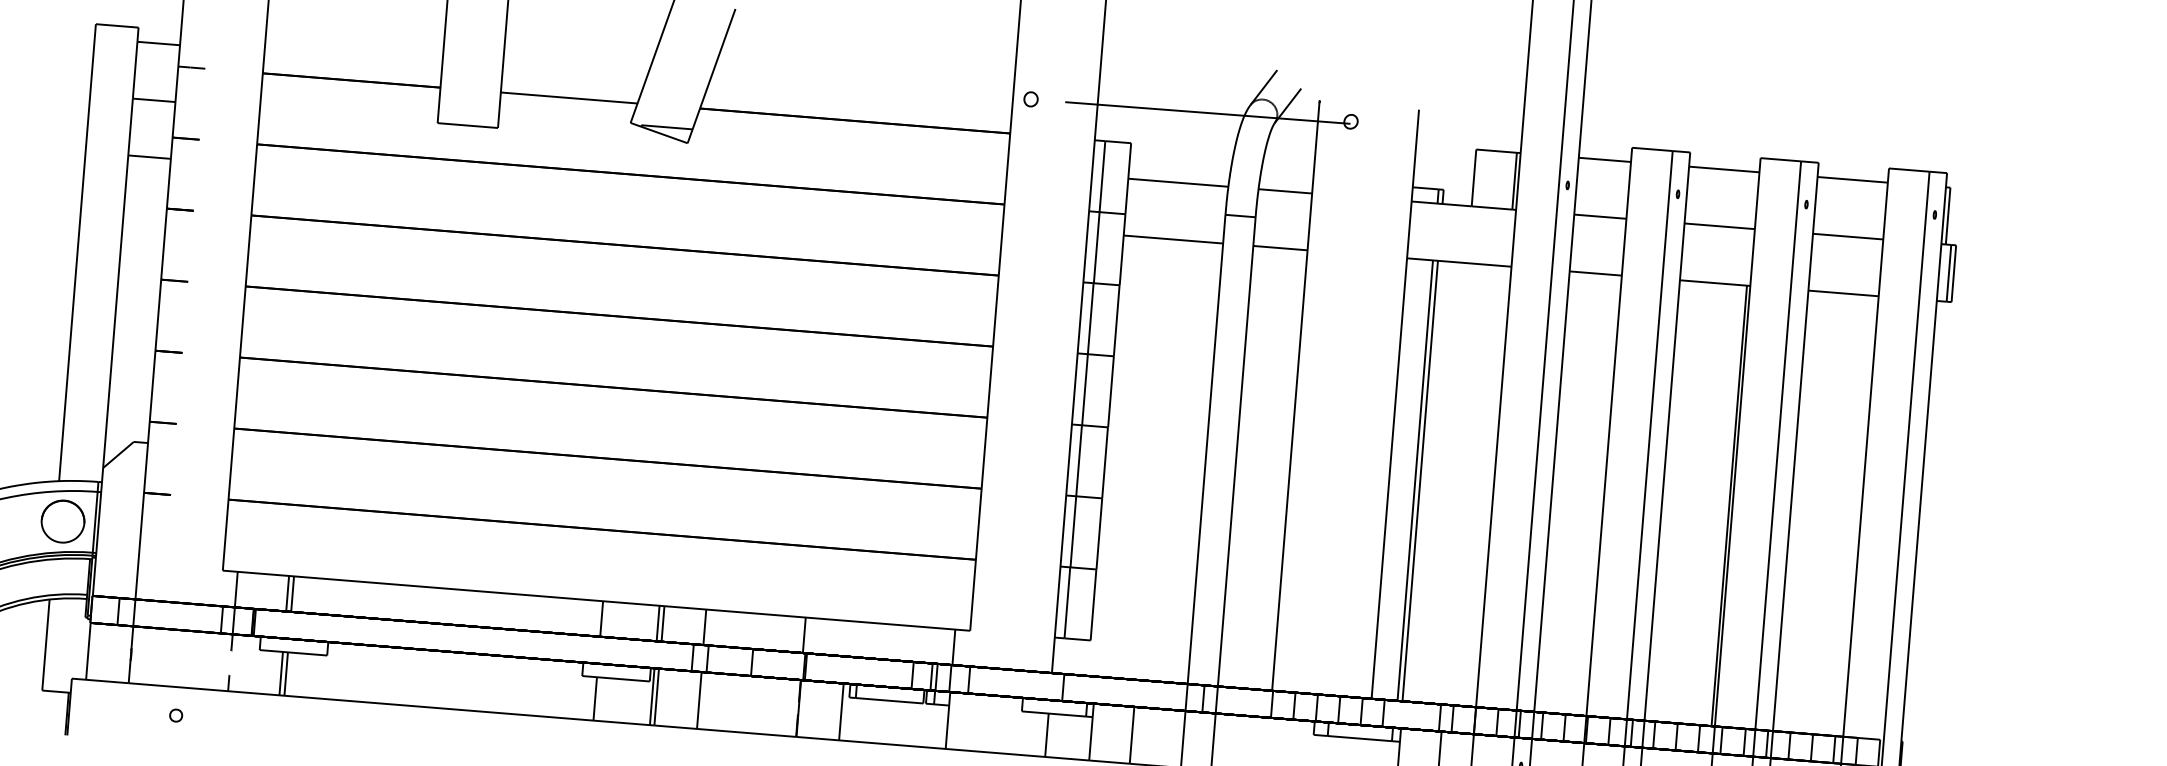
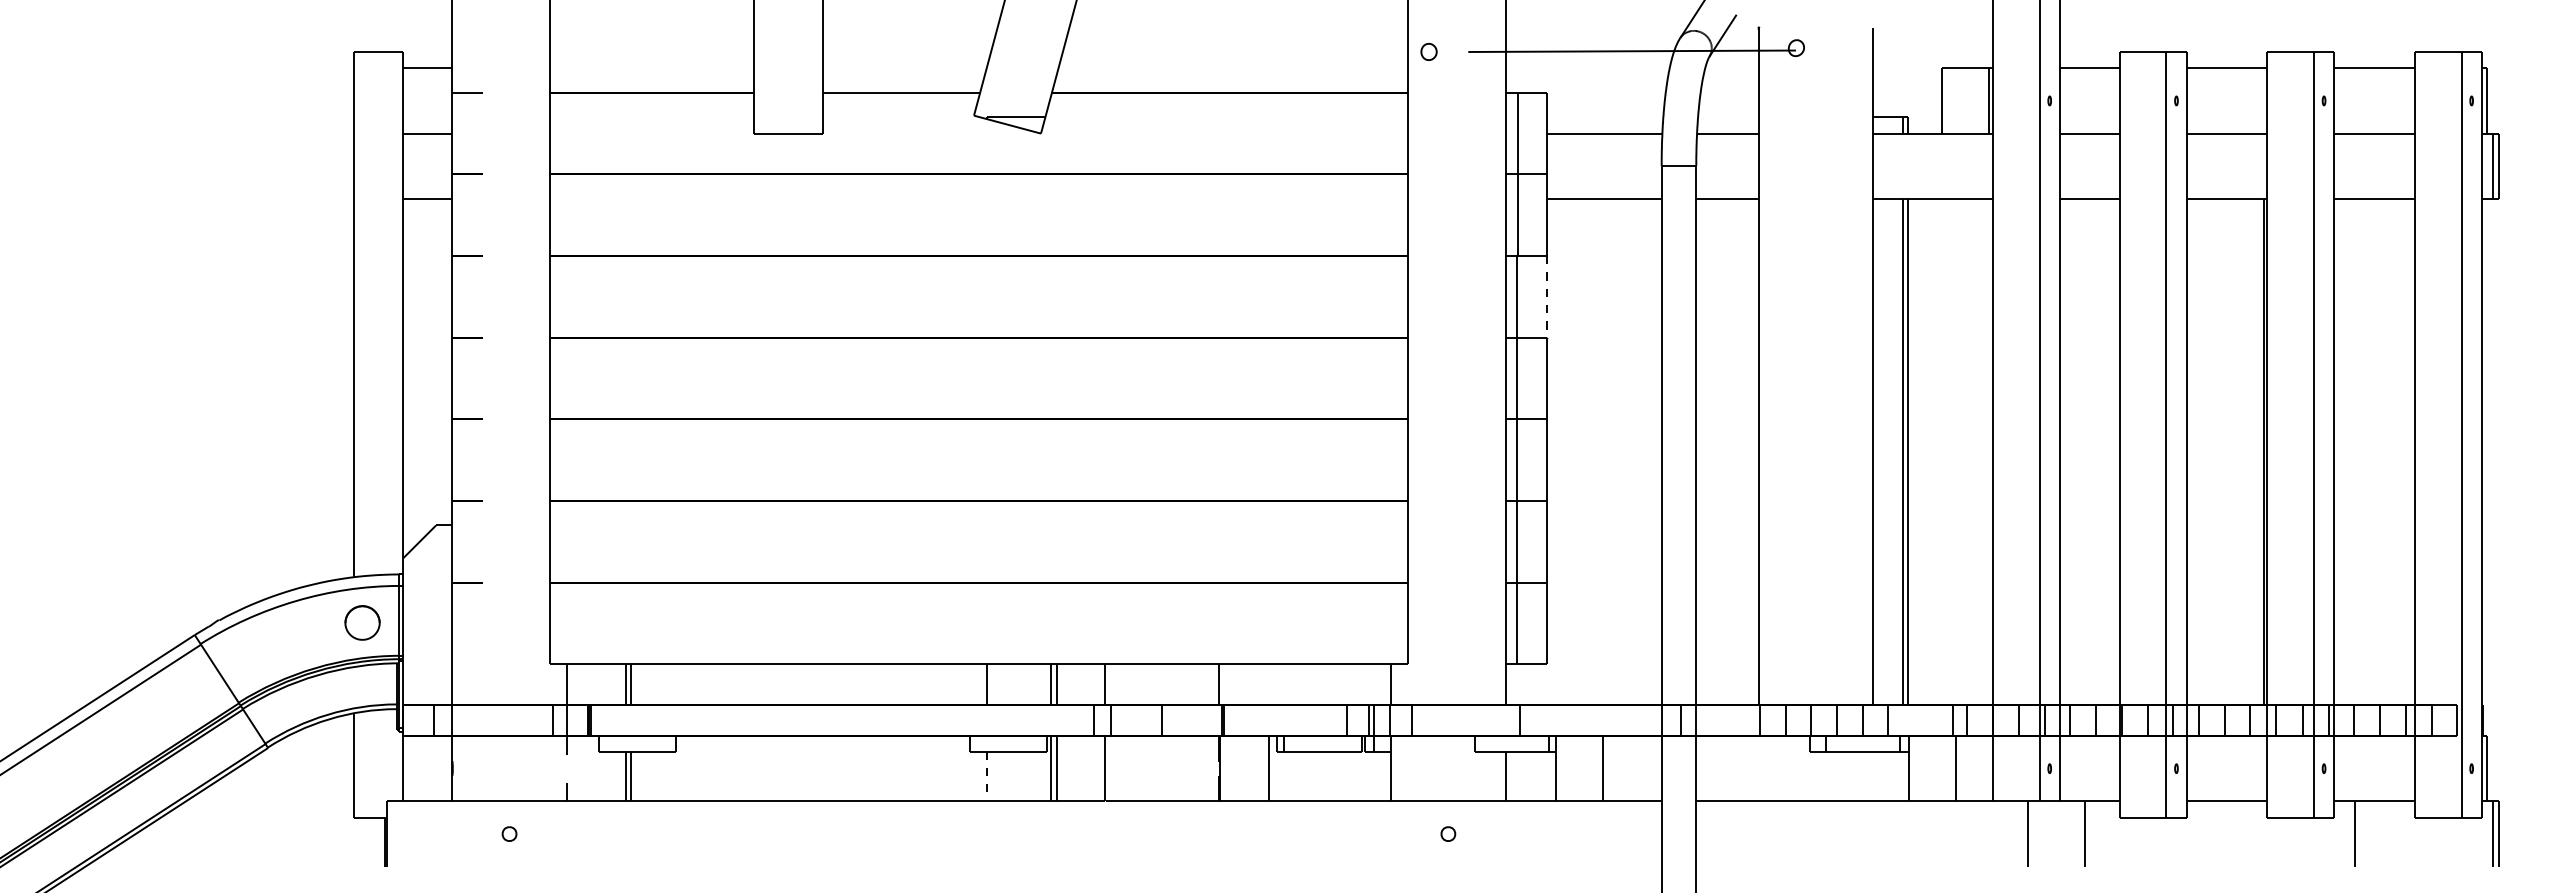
line: (1117, 320) -> (1547, 296), solid -> dashed
part: (63, 521) -> (362, 622), size x0.7
line: (595, 698) -> (986, 776), solid -> dashed

